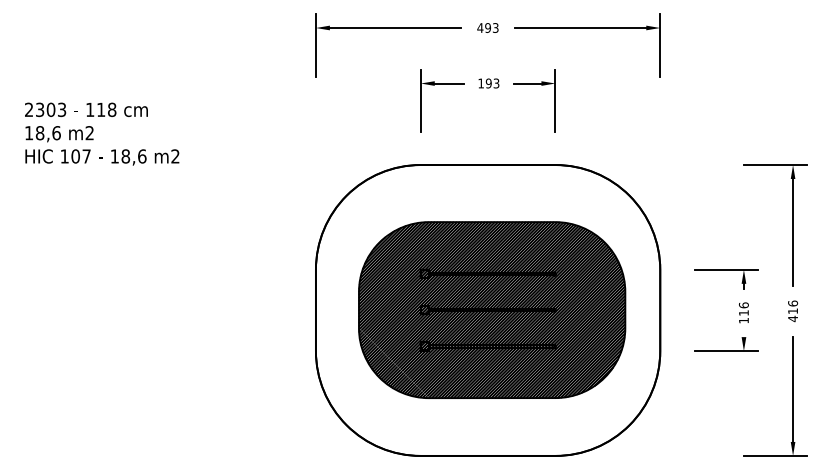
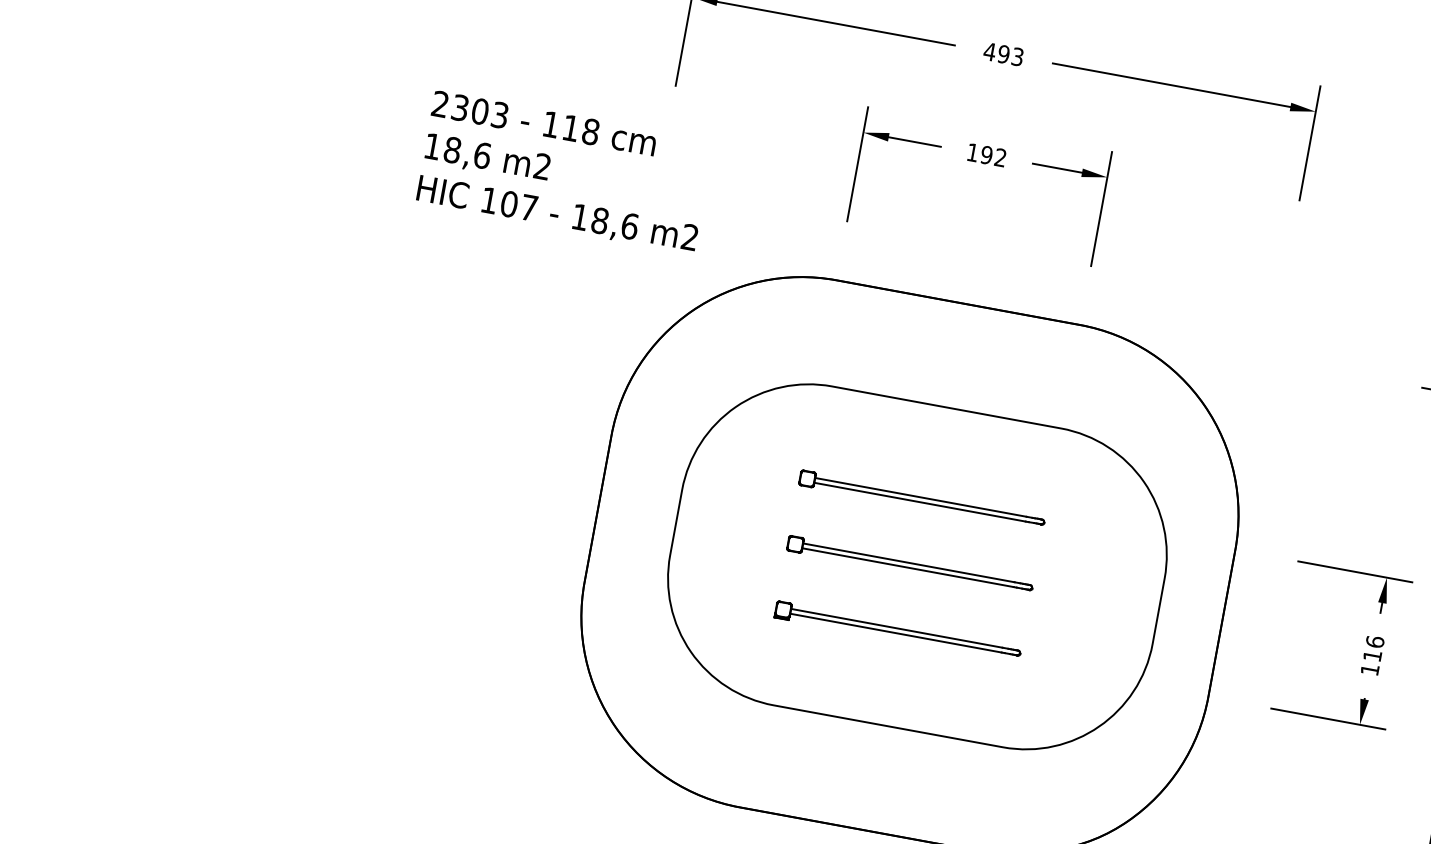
text: (496, 83) -> (1000, 157), 193 -> 192
text: (102, 133) -> (565, 171), moved
hatch: (491, 310) -> (916, 567), removed

